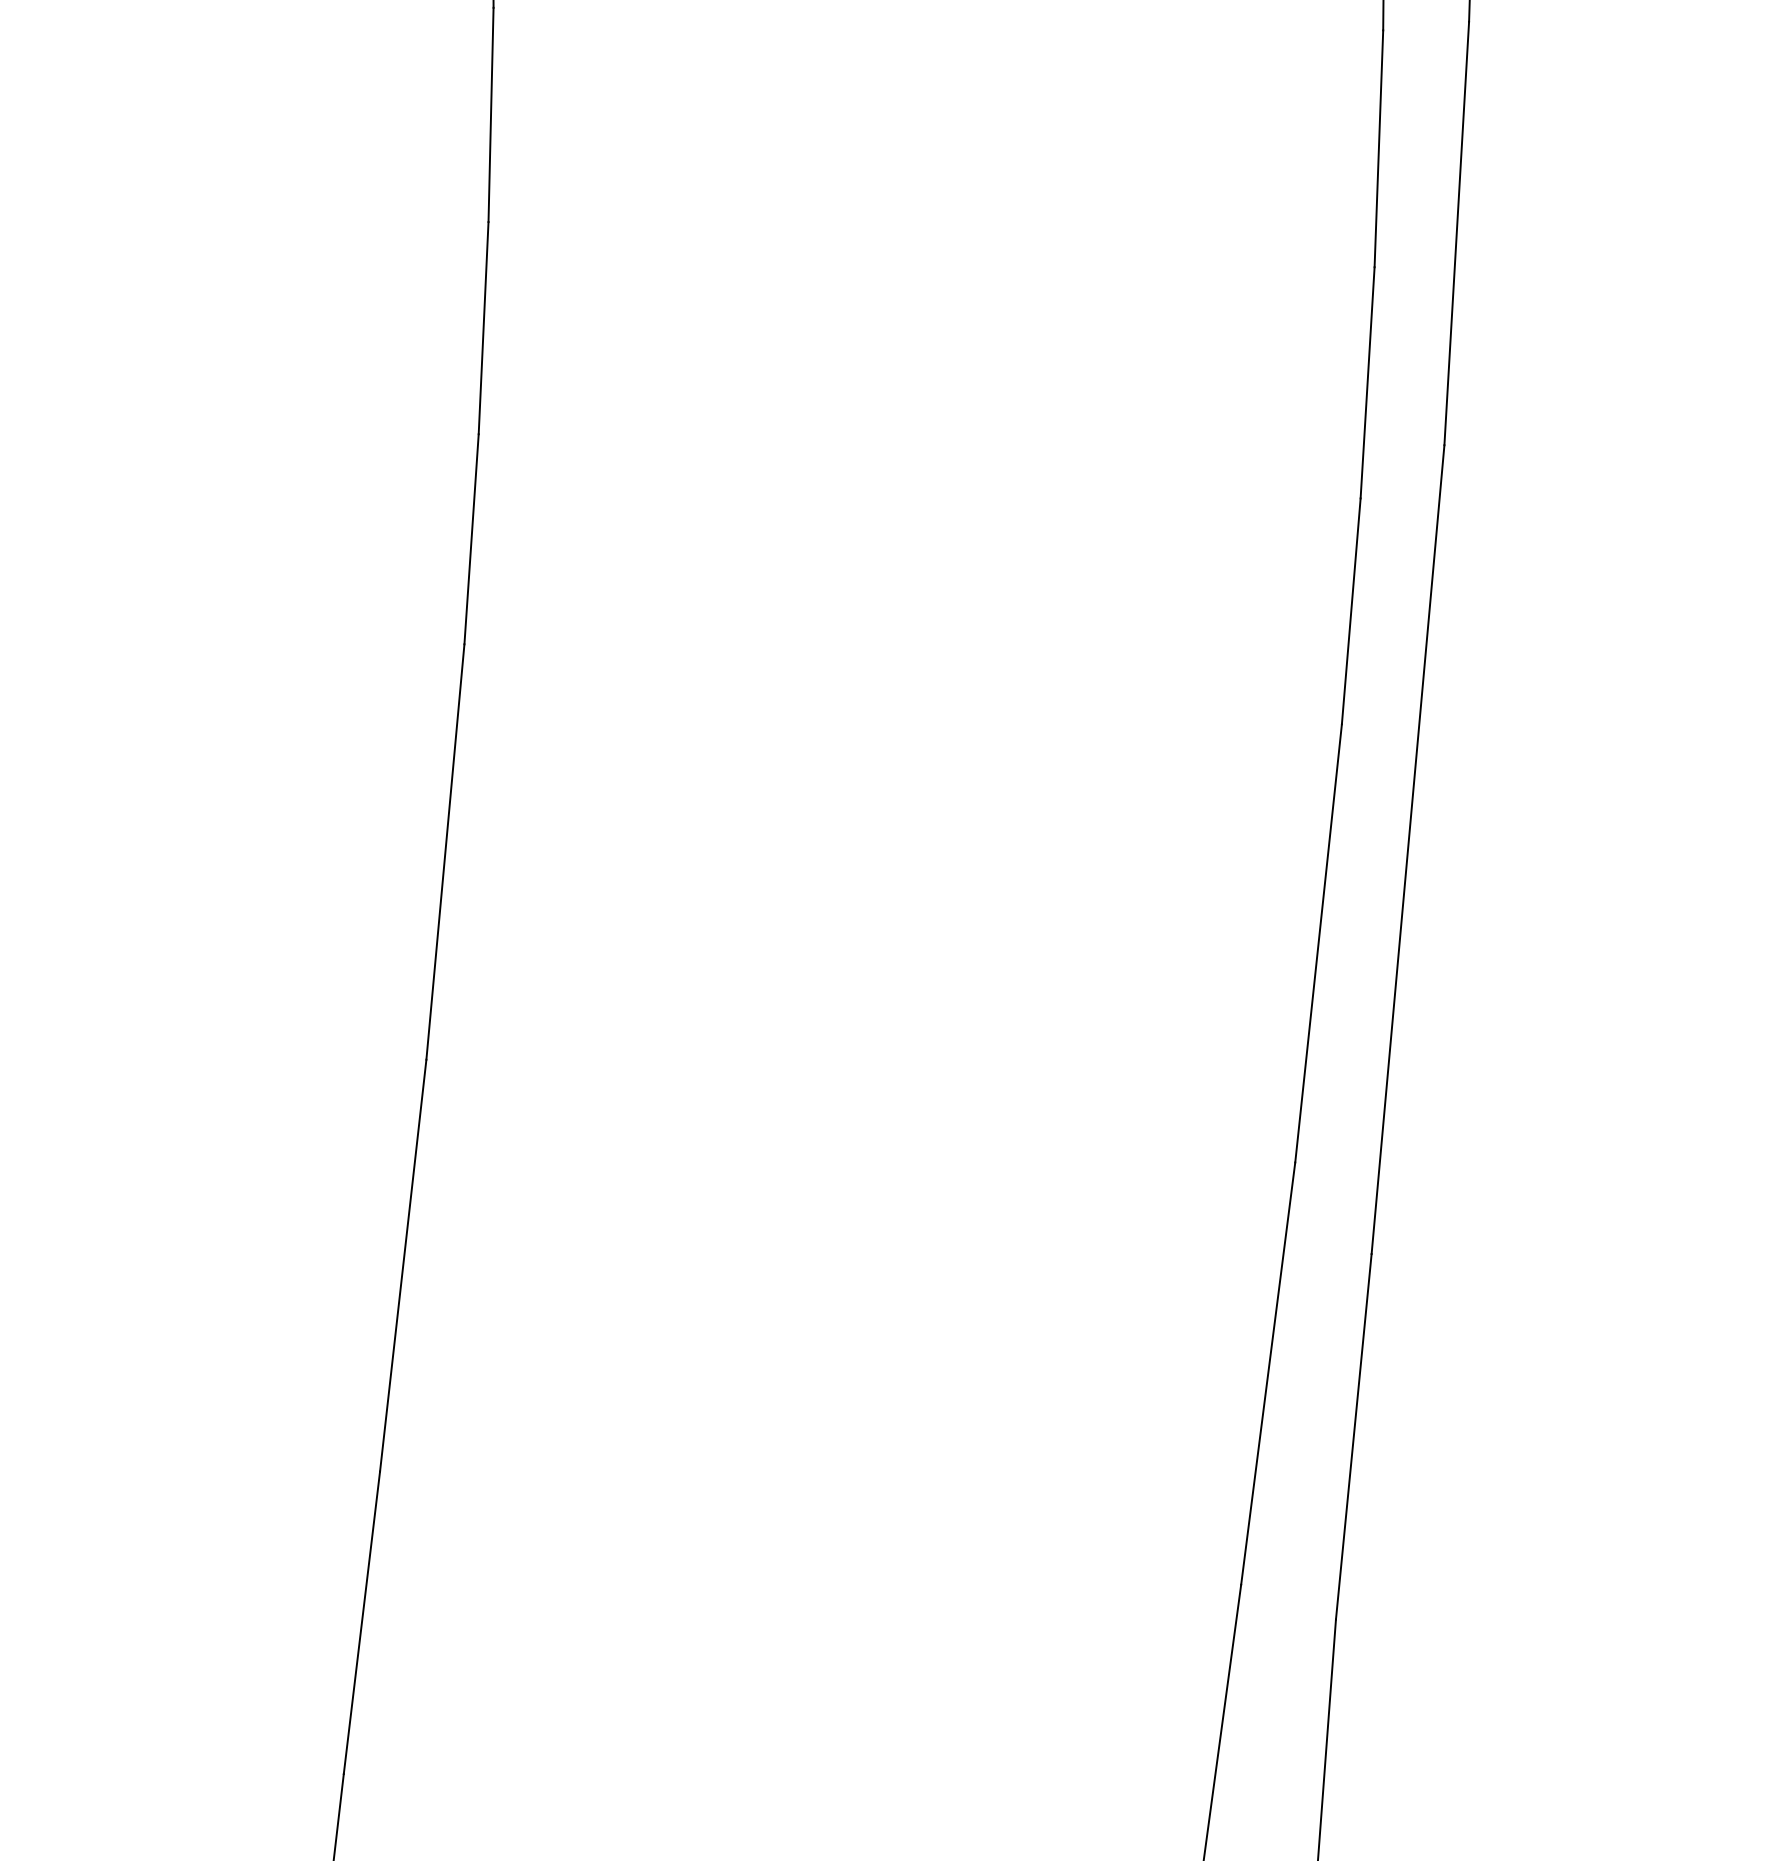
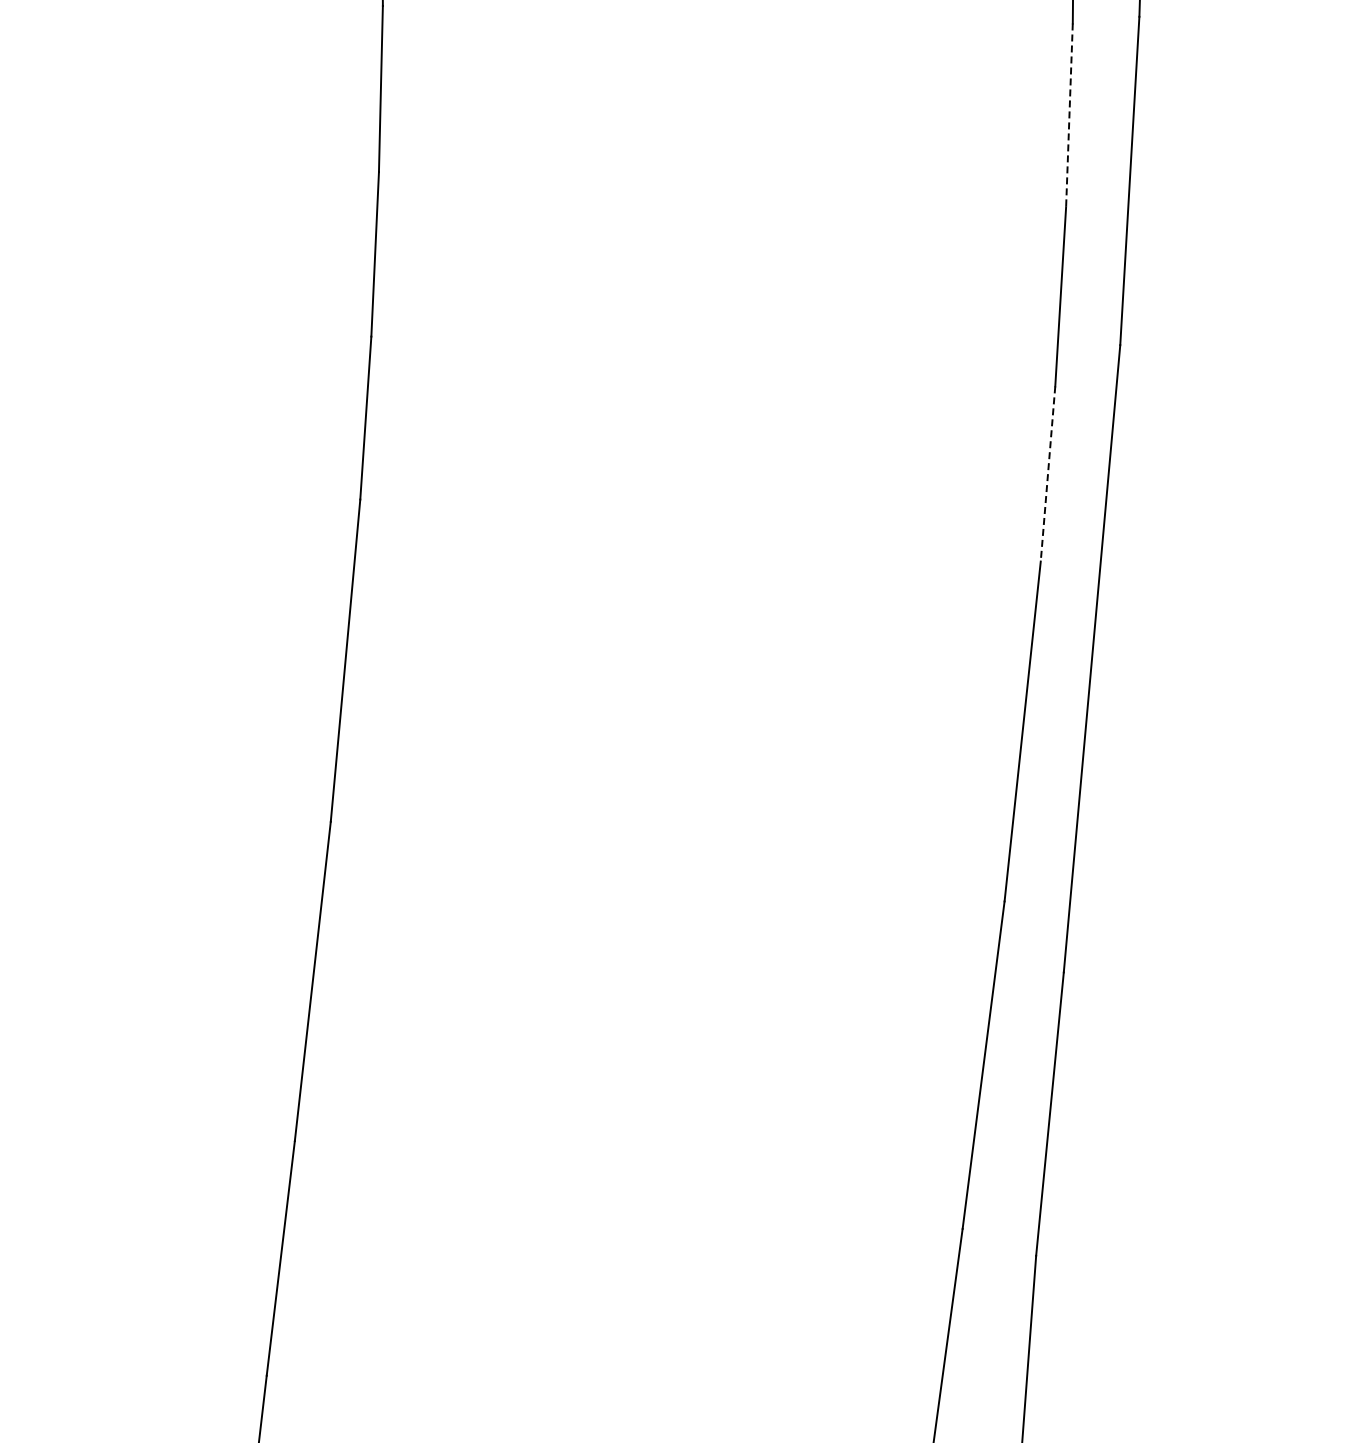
line: (1378, 149) -> (1069, 115), solid -> dashed
line: (1351, 610) -> (1048, 473), solid -> dashed

